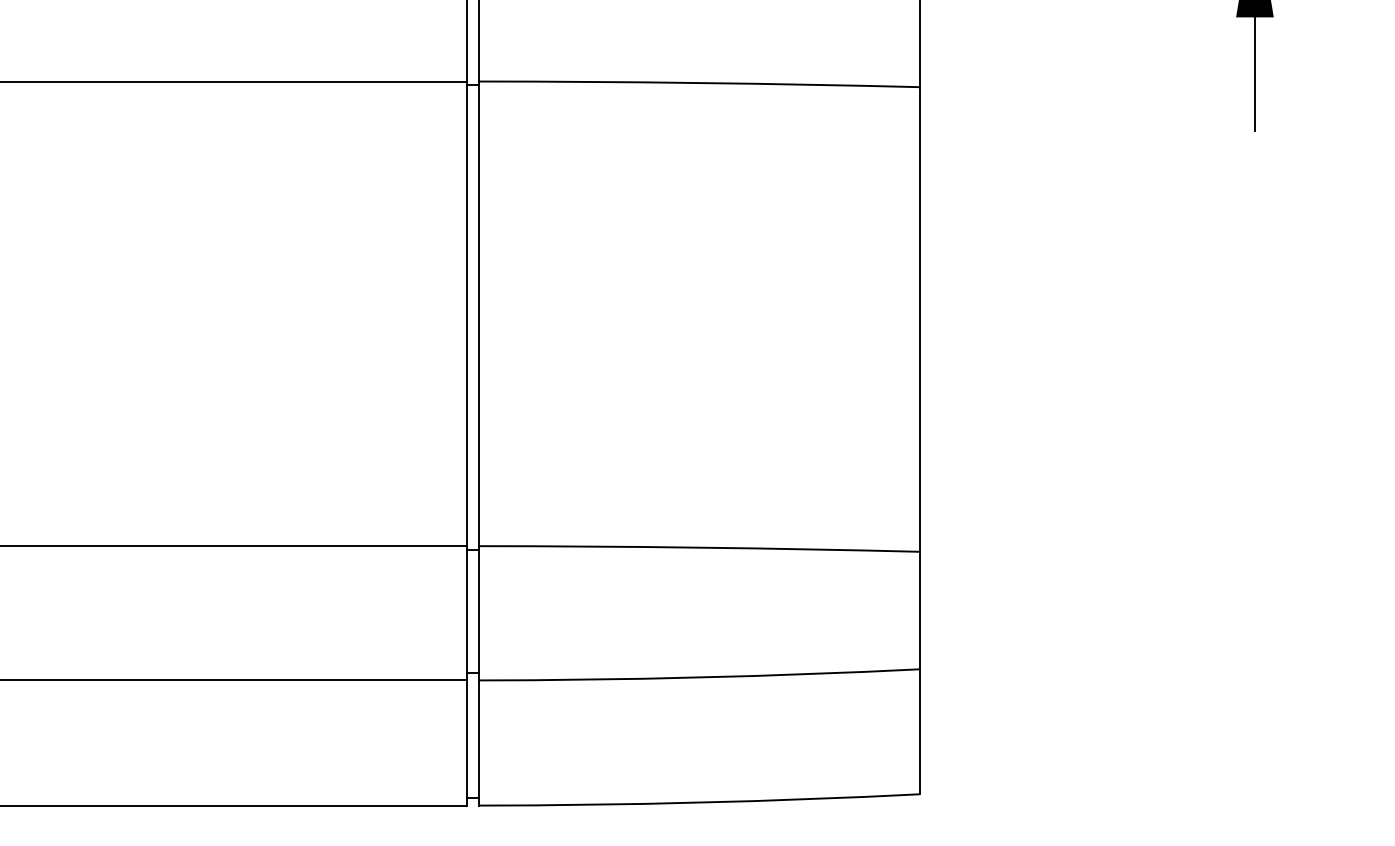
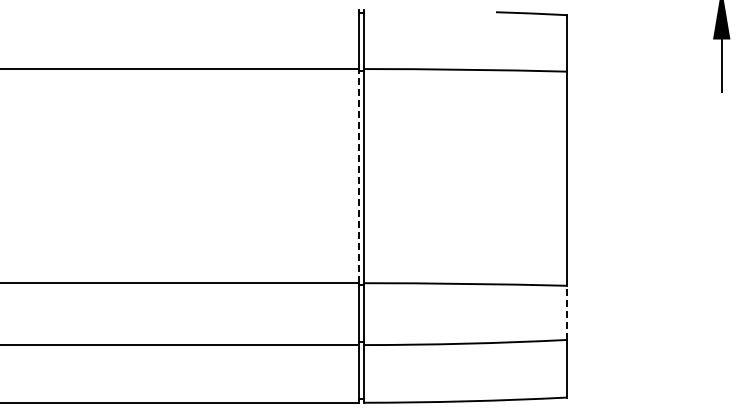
line: (466, 312) -> (358, 175), solid -> dashed
line: (920, 609) -> (567, 312), solid -> dashed

